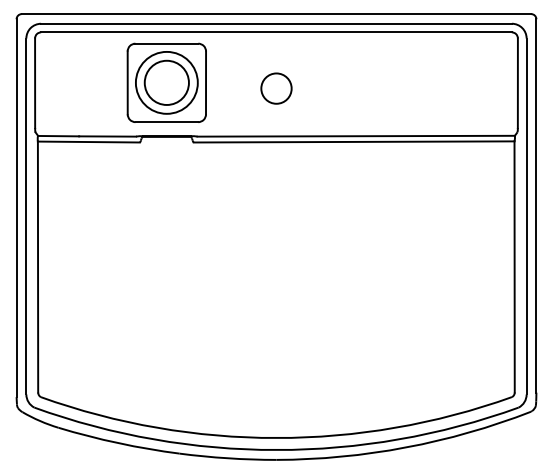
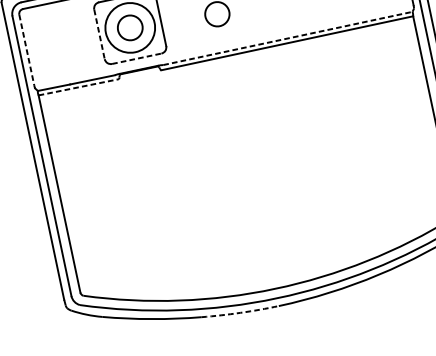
circle: (166, 82) -> (129, 27), size x0.7
line: (35, 83) -> (27, 50), solid -> dashed
line: (127, 83) -> (99, 34), solid -> dashed
line: (167, 122) -> (137, 58), solid -> dashed
line: (356, 136) -> (288, 38), solid -> dashed
line: (88, 142) -> (78, 87), solid -> dashed
arc: (227, 458) -> (240, 313), solid -> dashed

